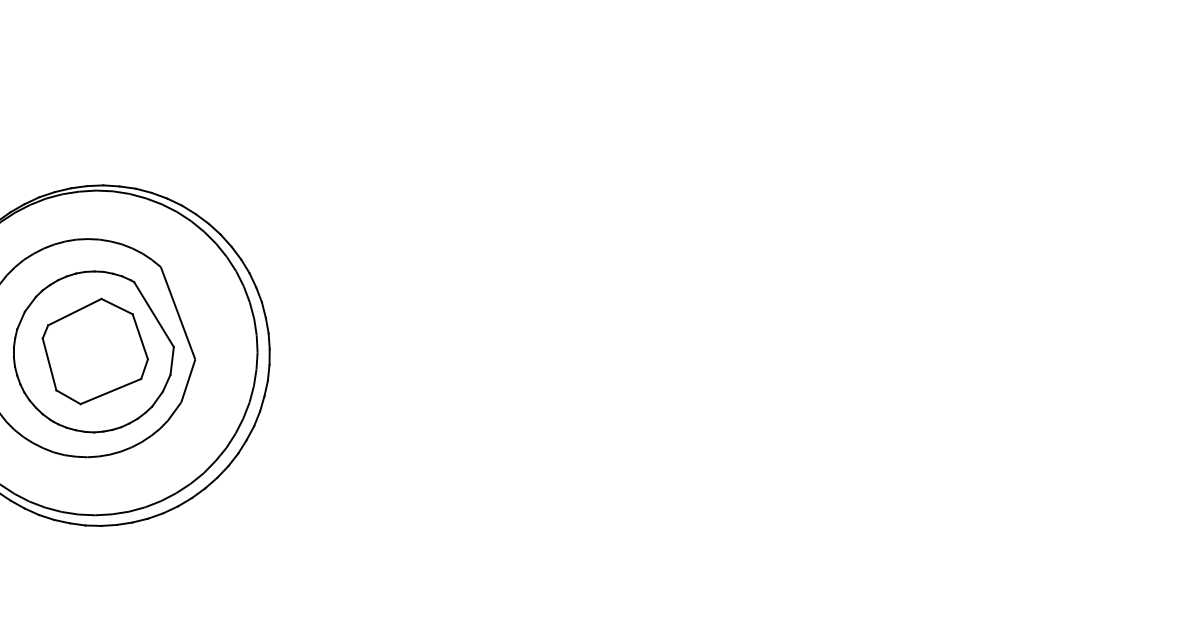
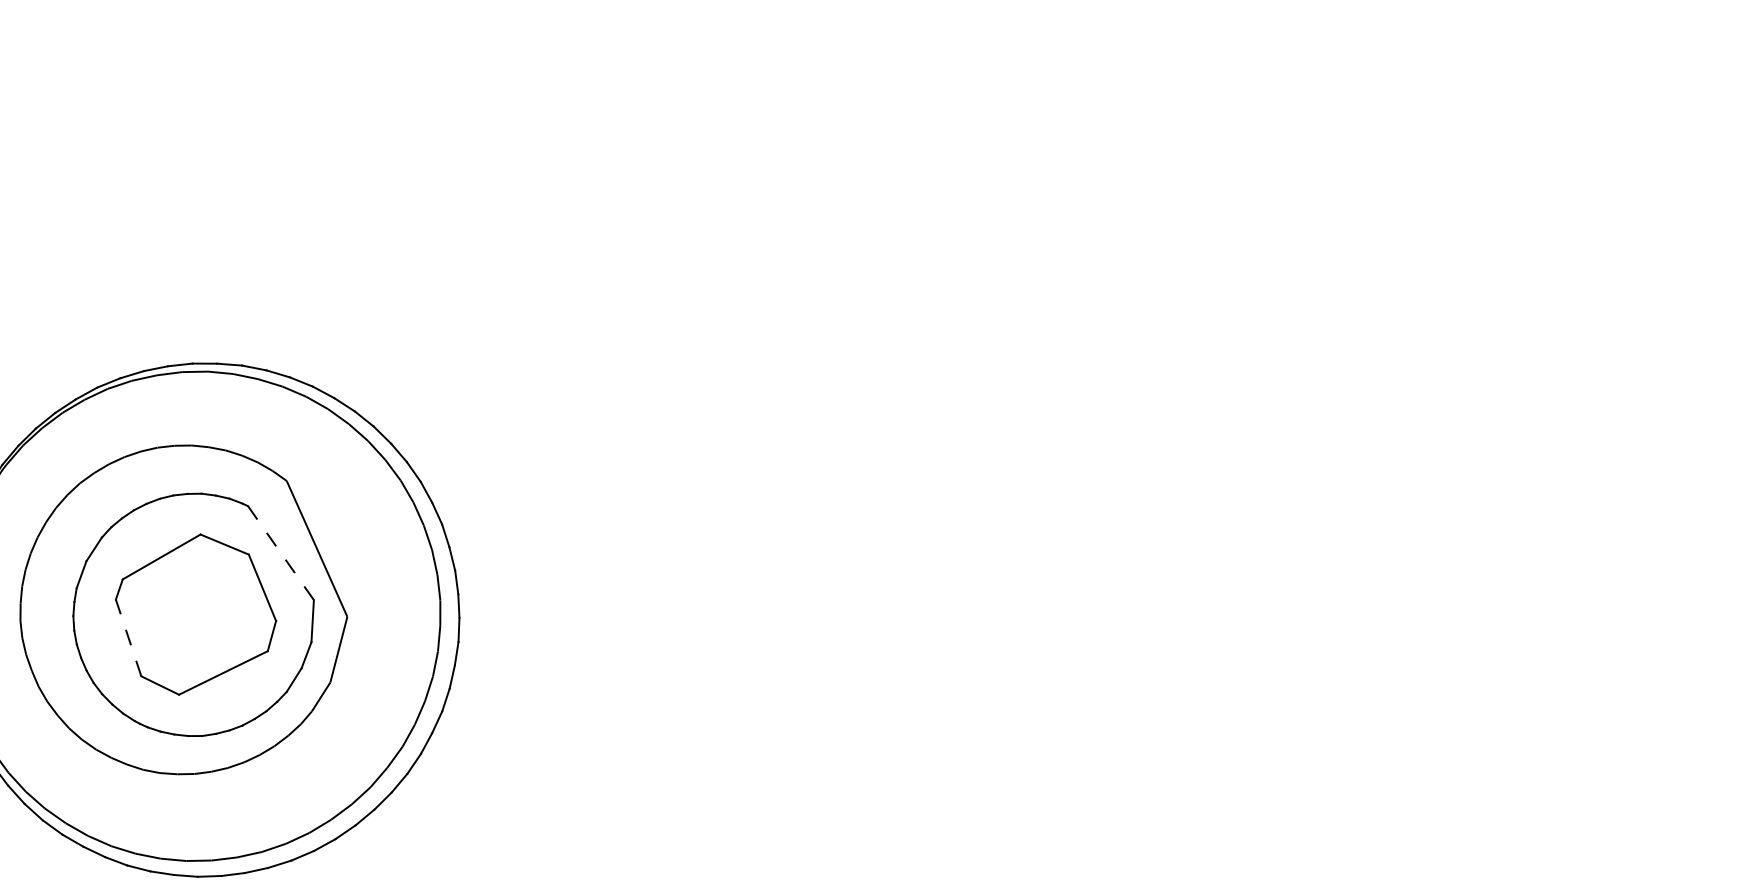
line: (154, 315) -> (281, 554), solid -> dashed
line: (49, 364) -> (128, 638), solid -> dashed

